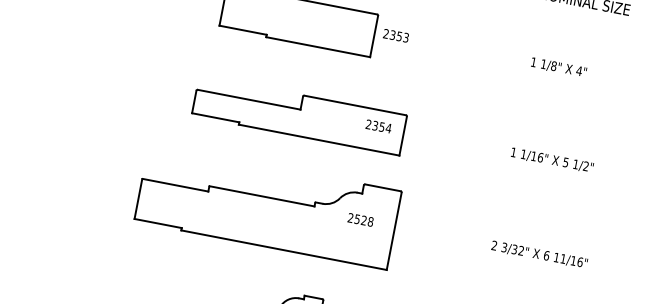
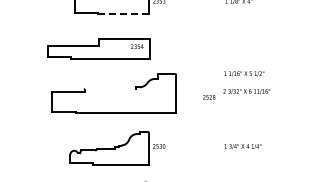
line: (318, 46) -> (123, 13), solid -> dashed
part: (298, 115) -> (98, 48), moved
text: (553, 159) -> (244, 73), moved
line: (261, 196) -> (110, 89), removed
text: (361, 220) -> (209, 97), moved

